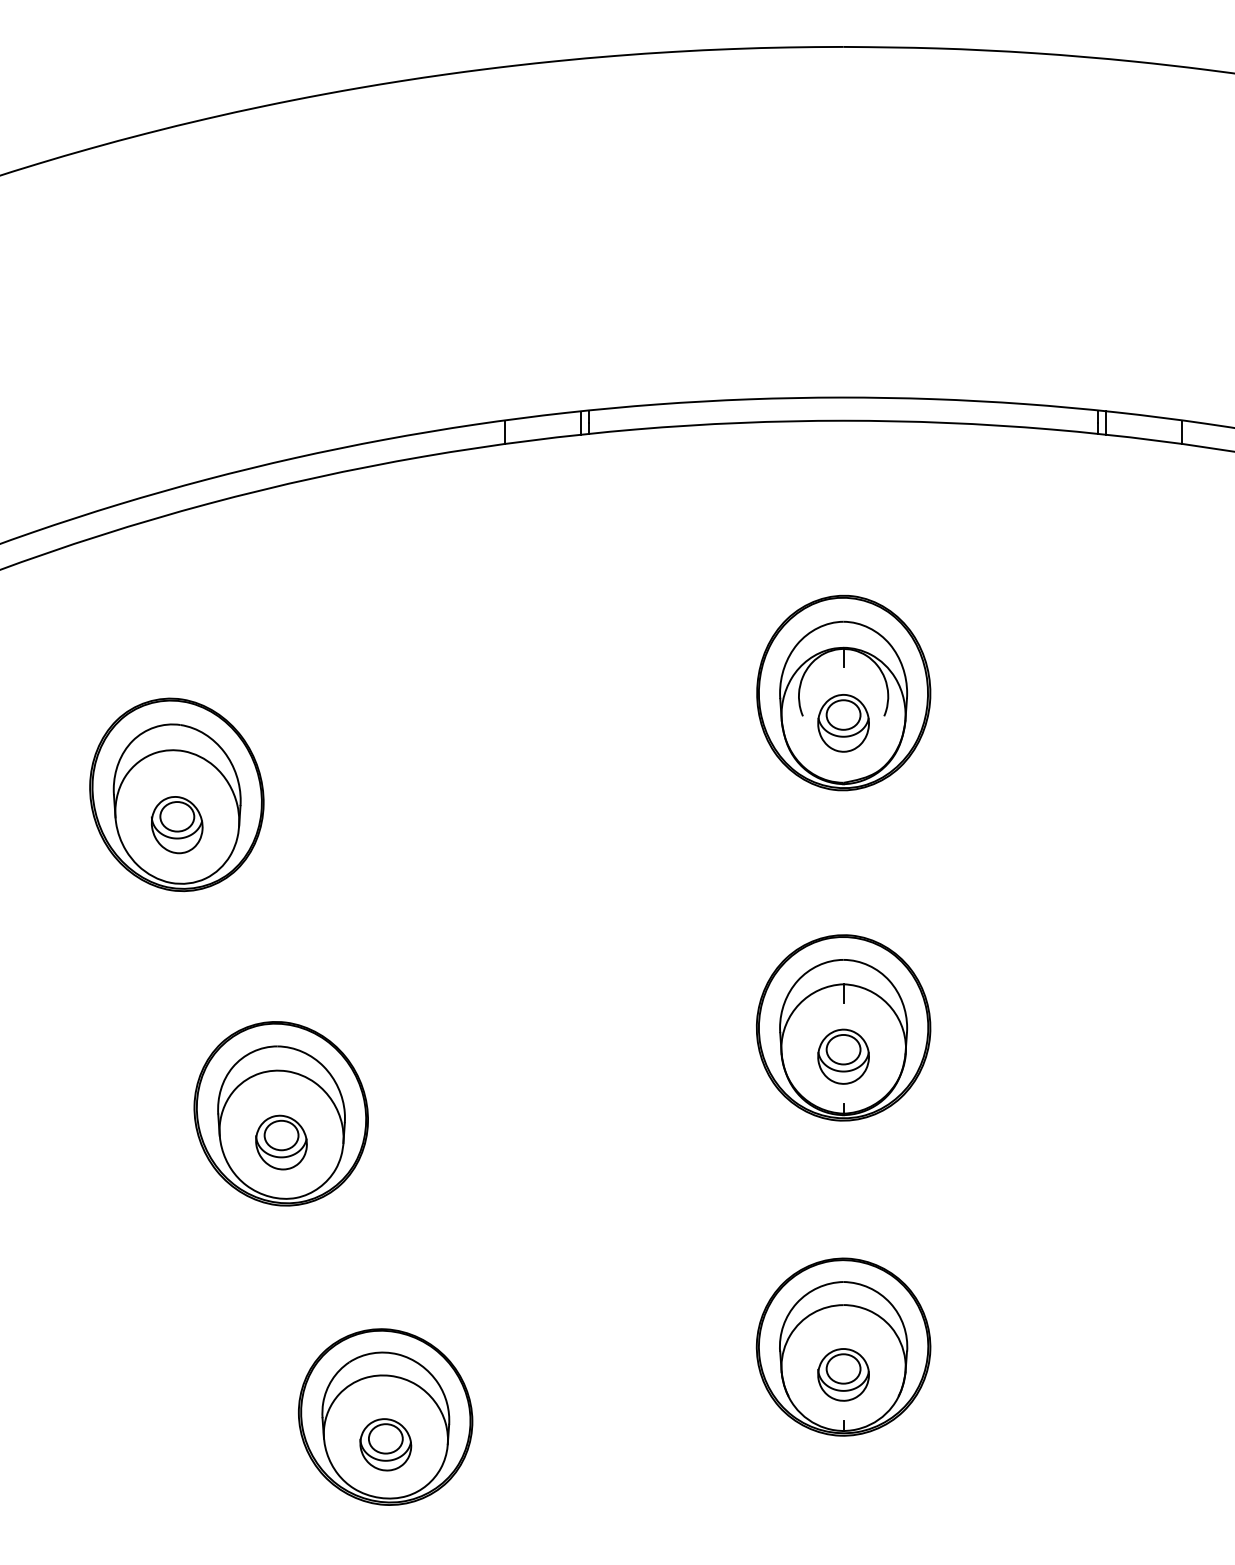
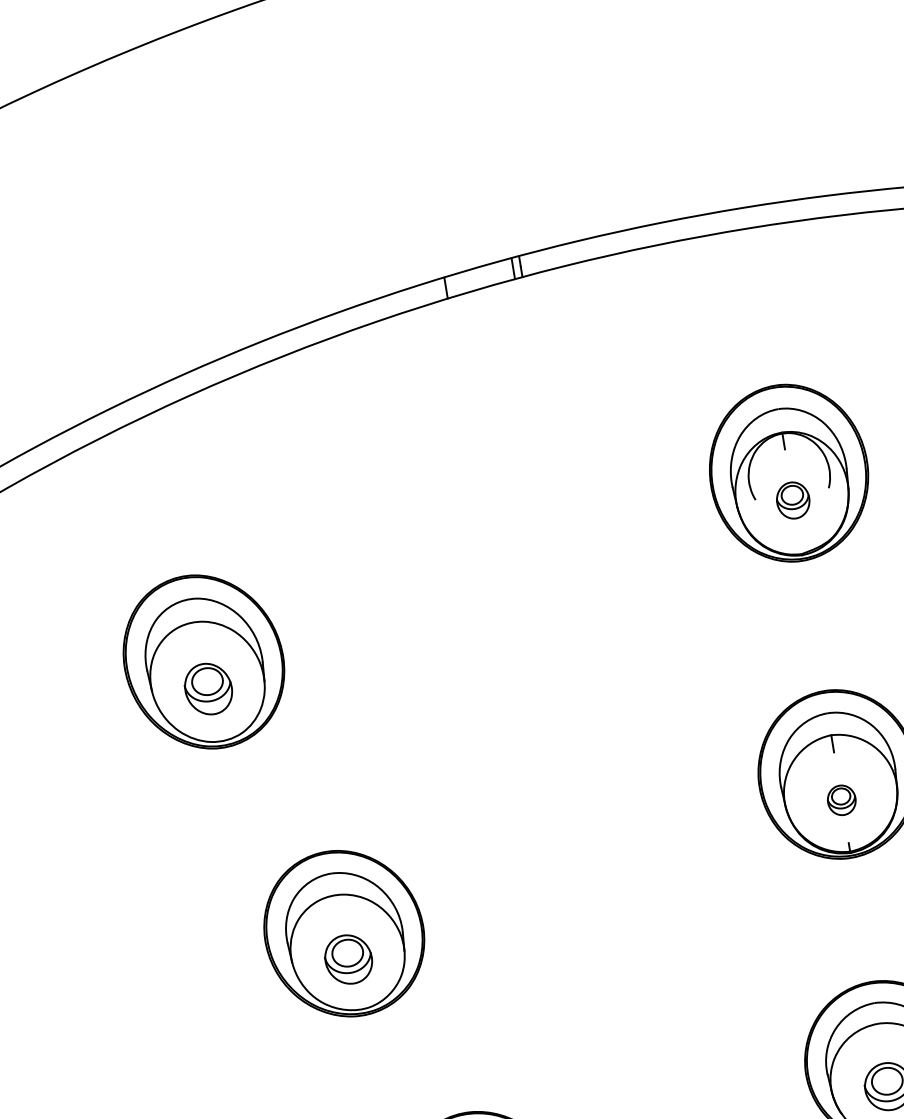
part: (843, 723) -> (793, 500), size x0.7
part: (843, 1056) -> (841, 800), size x0.6

